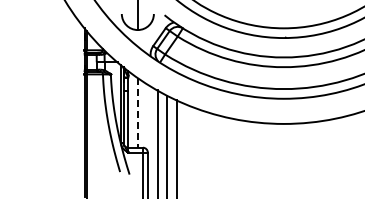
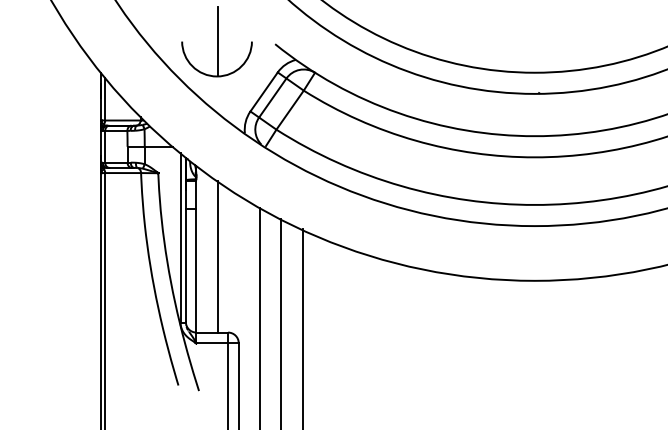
line: (138, 112) -> (218, 255), dashed -> solid

